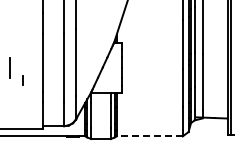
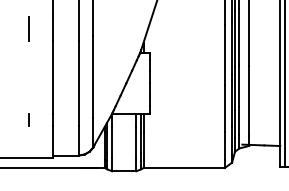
line: (9, 67) -> (27, 28), moved
line: (22, 80) -> (27, 120), moved
line: (149, 136) -> (183, 168), dashed -> solid

